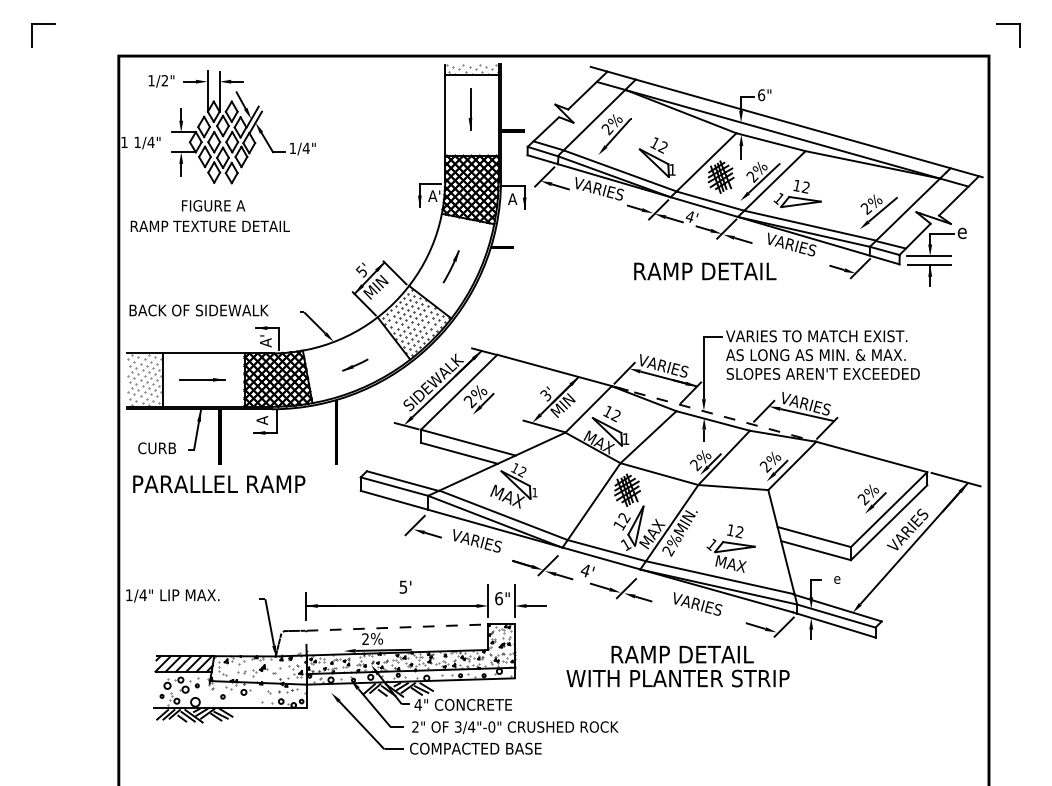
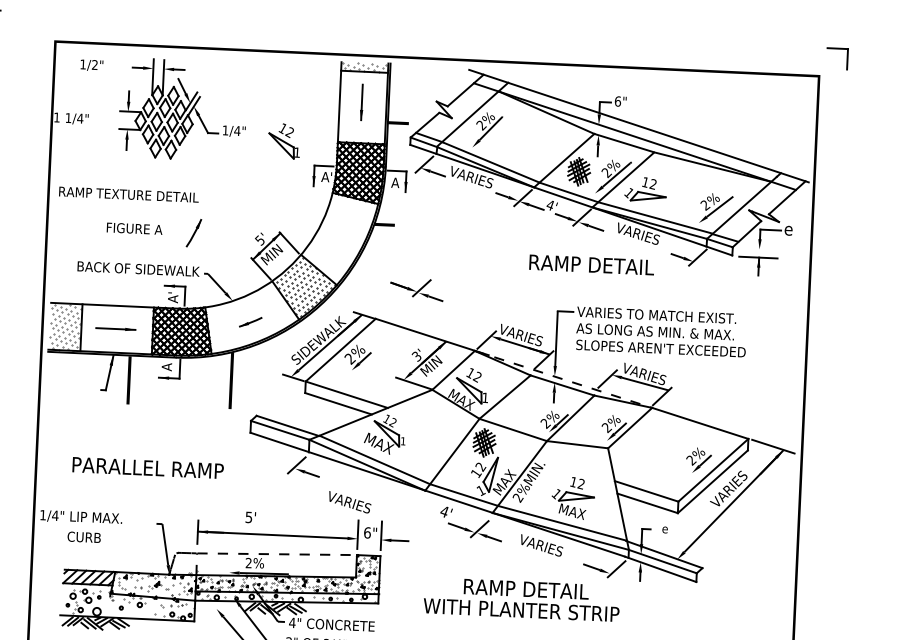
part: (243, 127) -> (183, 110), moved
part: (656, 157) -> (283, 141), moved
text: (213, 205) -> (134, 228), moved
line: (929, 256) -> (758, 249), removed
line: (451, 266) -> (194, 232), moved
text: (705, 271) -> (592, 265), moved
text: (198, 310) -> (138, 269), moved
text: (156, 448) -> (83, 537), moved
text: (219, 483) -> (148, 467), moved
text: (477, 540) -> (349, 502), moved
part: (542, 567) -> (416, 289), moved
text: (405, 586) -> (250, 516), moved

